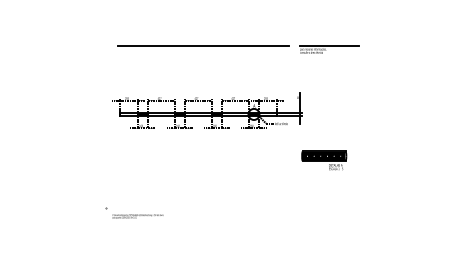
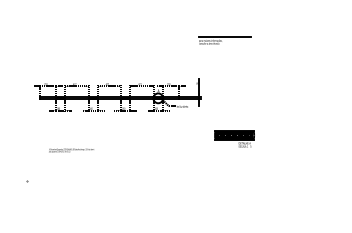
line: (203, 45) -> (113, 37), removed
part: (324, 160) -> (234, 139), moved
text: (137, 216) -> (71, 150), moved

